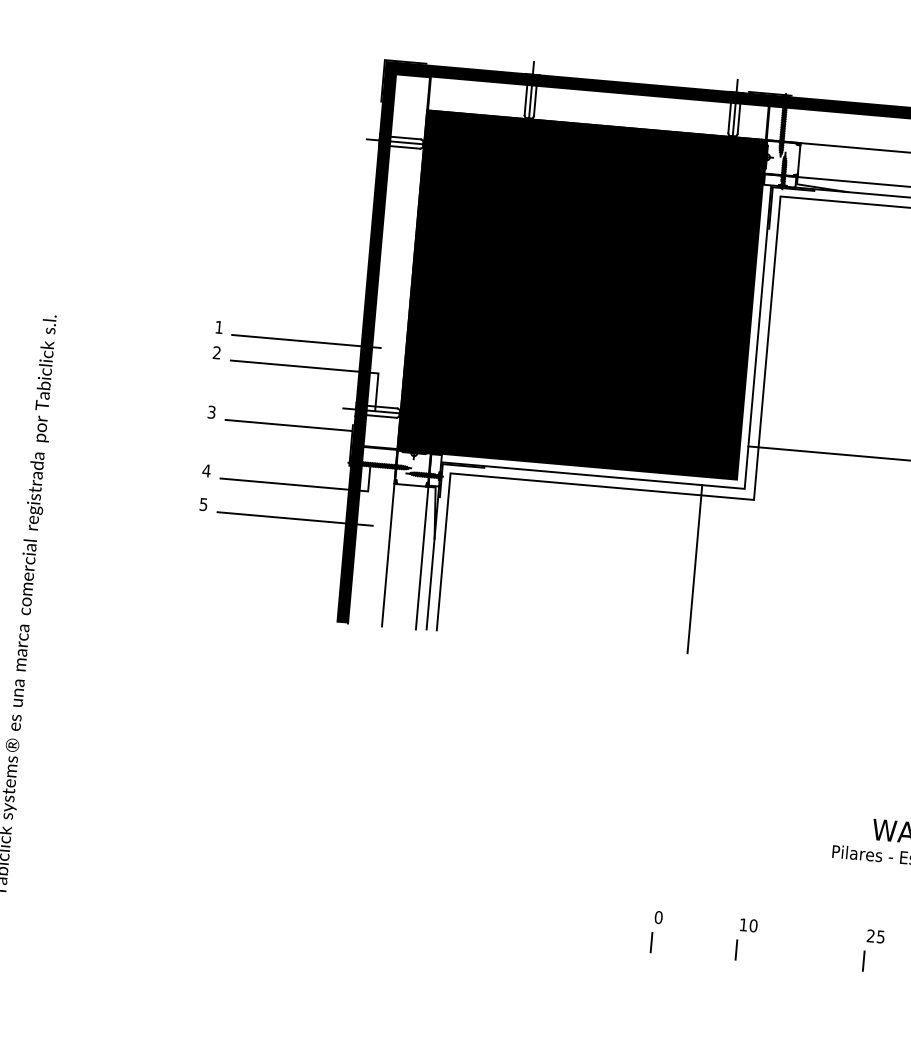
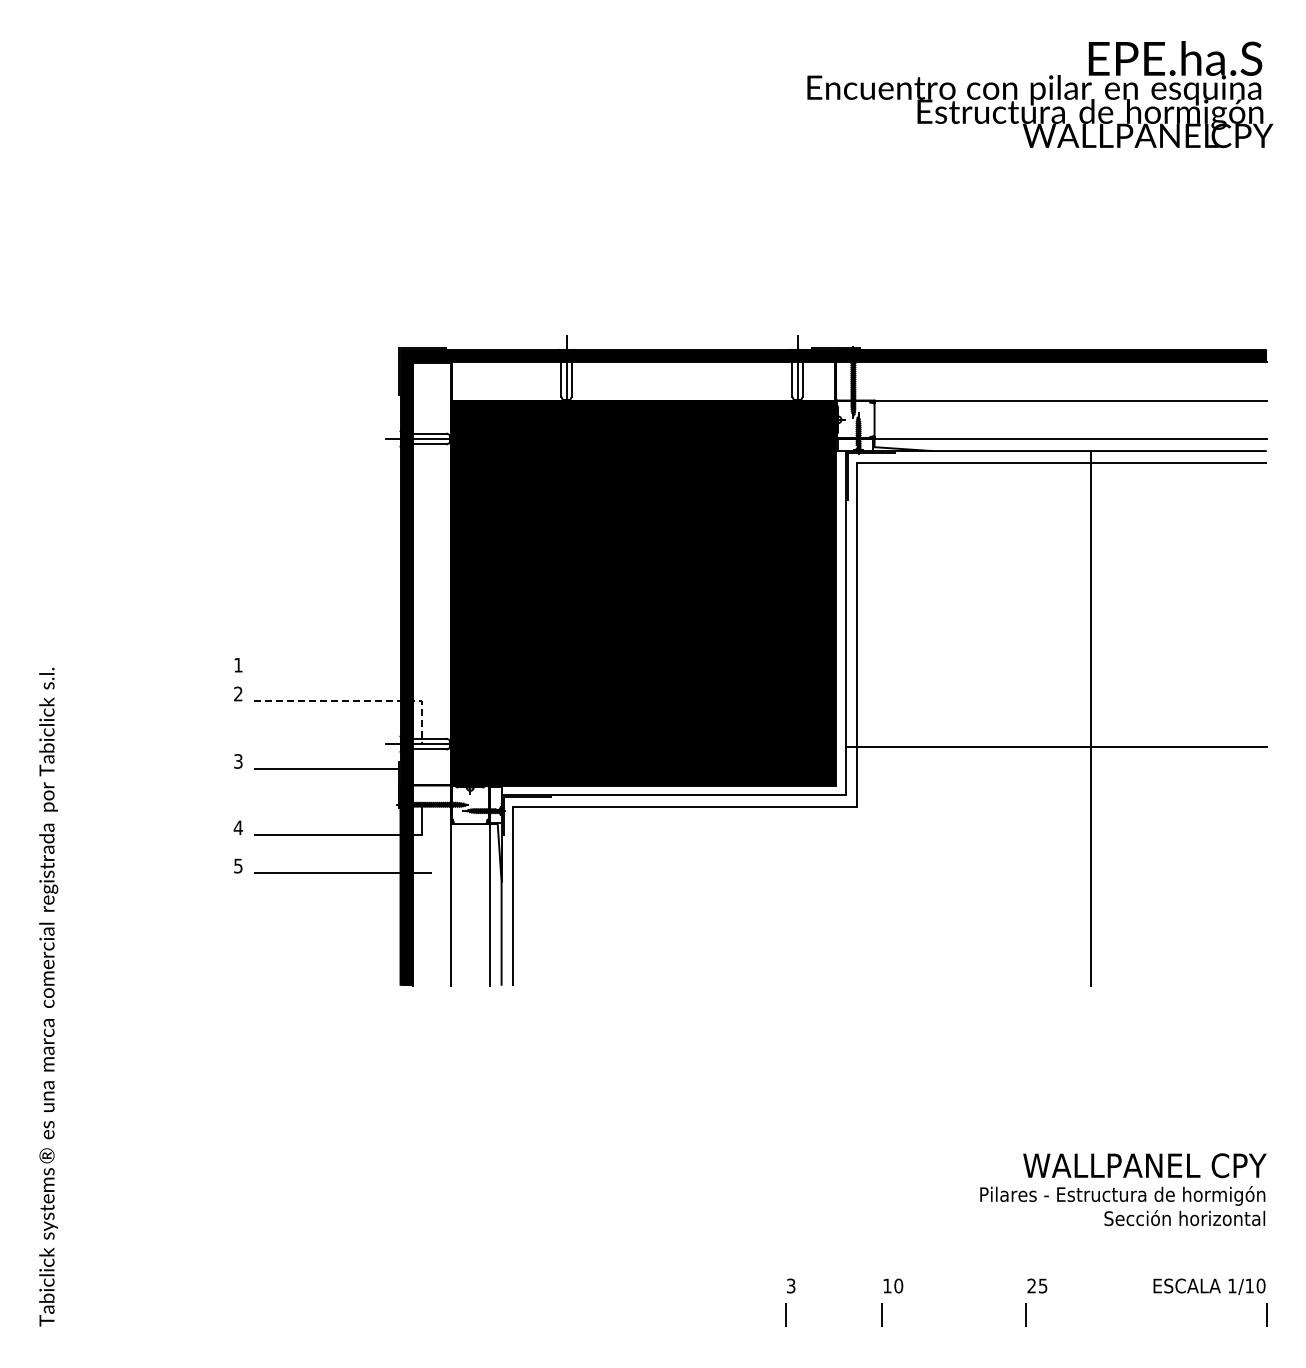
line: (306, 341) -> (337, 672), removed
line: (324, 368) -> (360, 701), solid -> dashed
line: (694, 569) -> (797, 890), removed
text: (658, 917) -> (790, 1285), 0 -> 3

